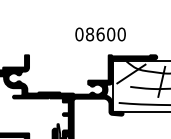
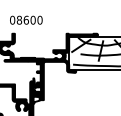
text: (100, 33) -> (26, 19), moved

